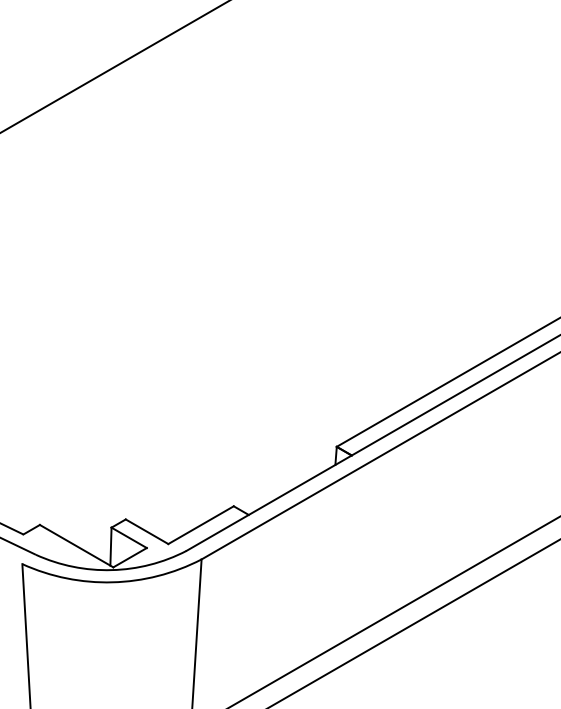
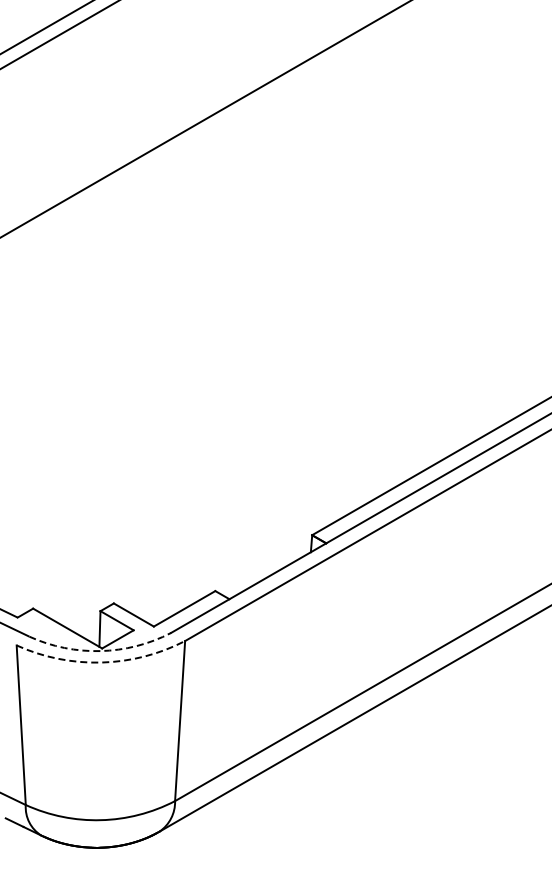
arc: (111, 570) -> (100, 651), solid -> dashed
arc: (112, 582) -> (101, 662), solid -> dashed

